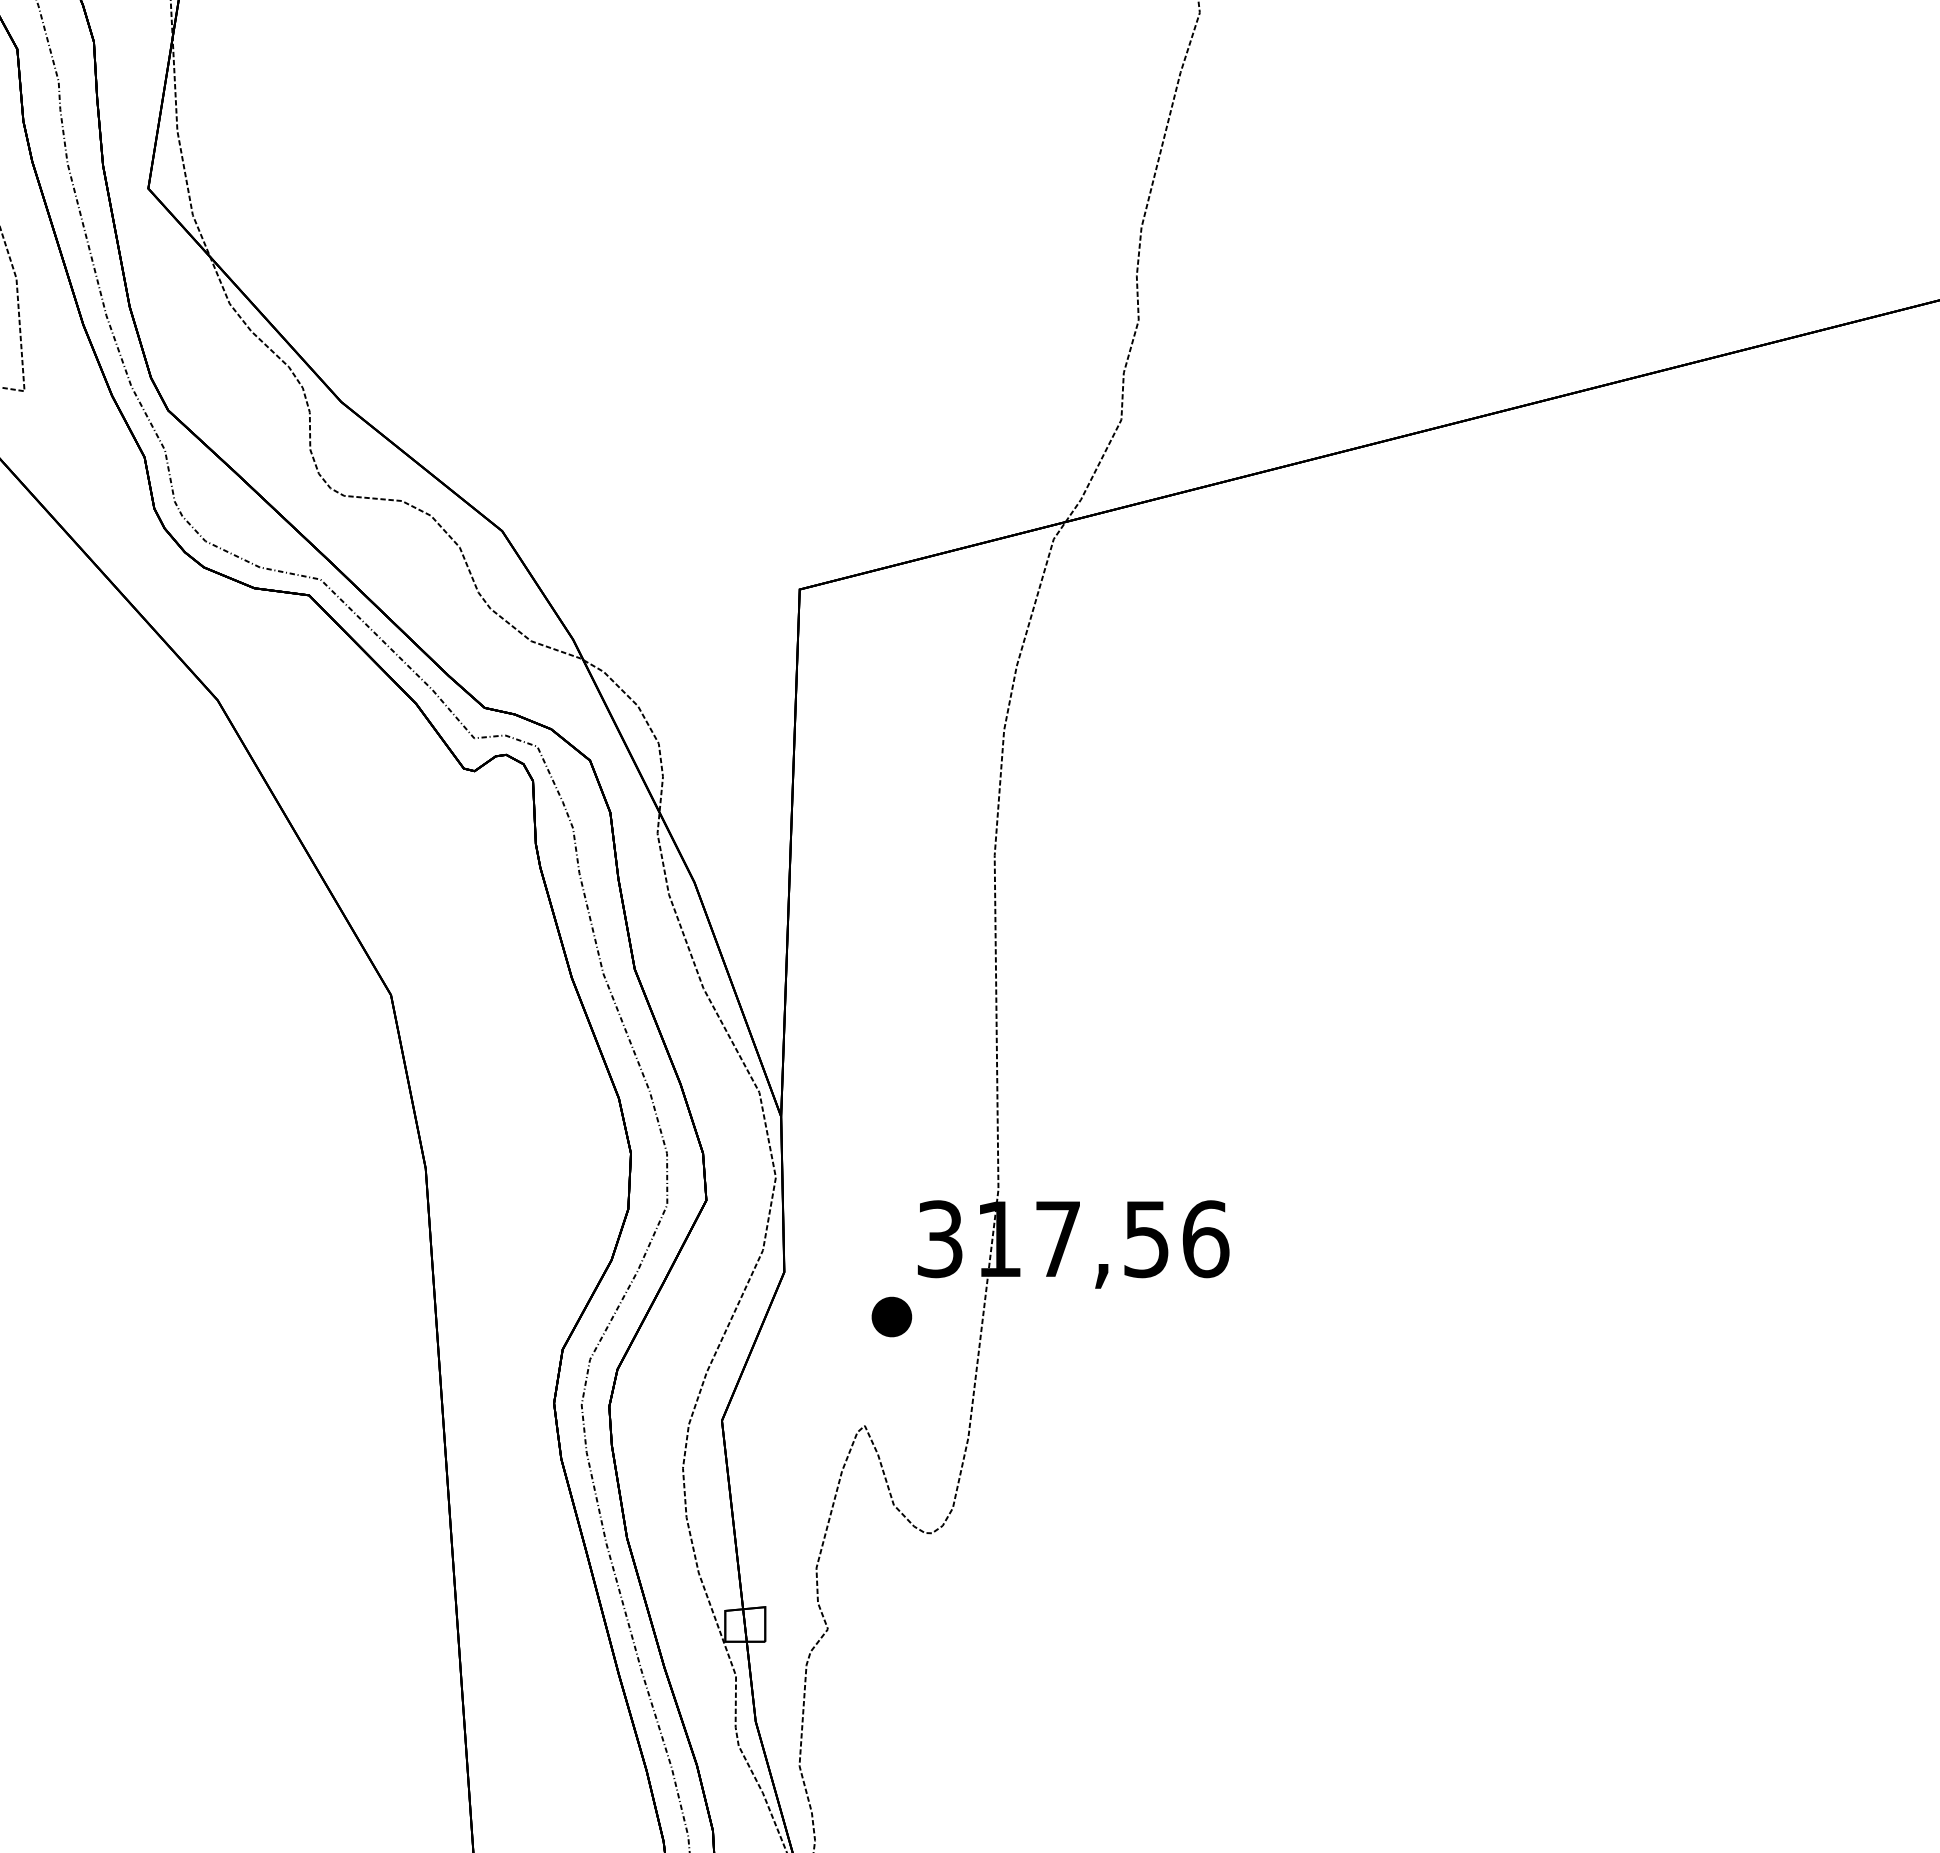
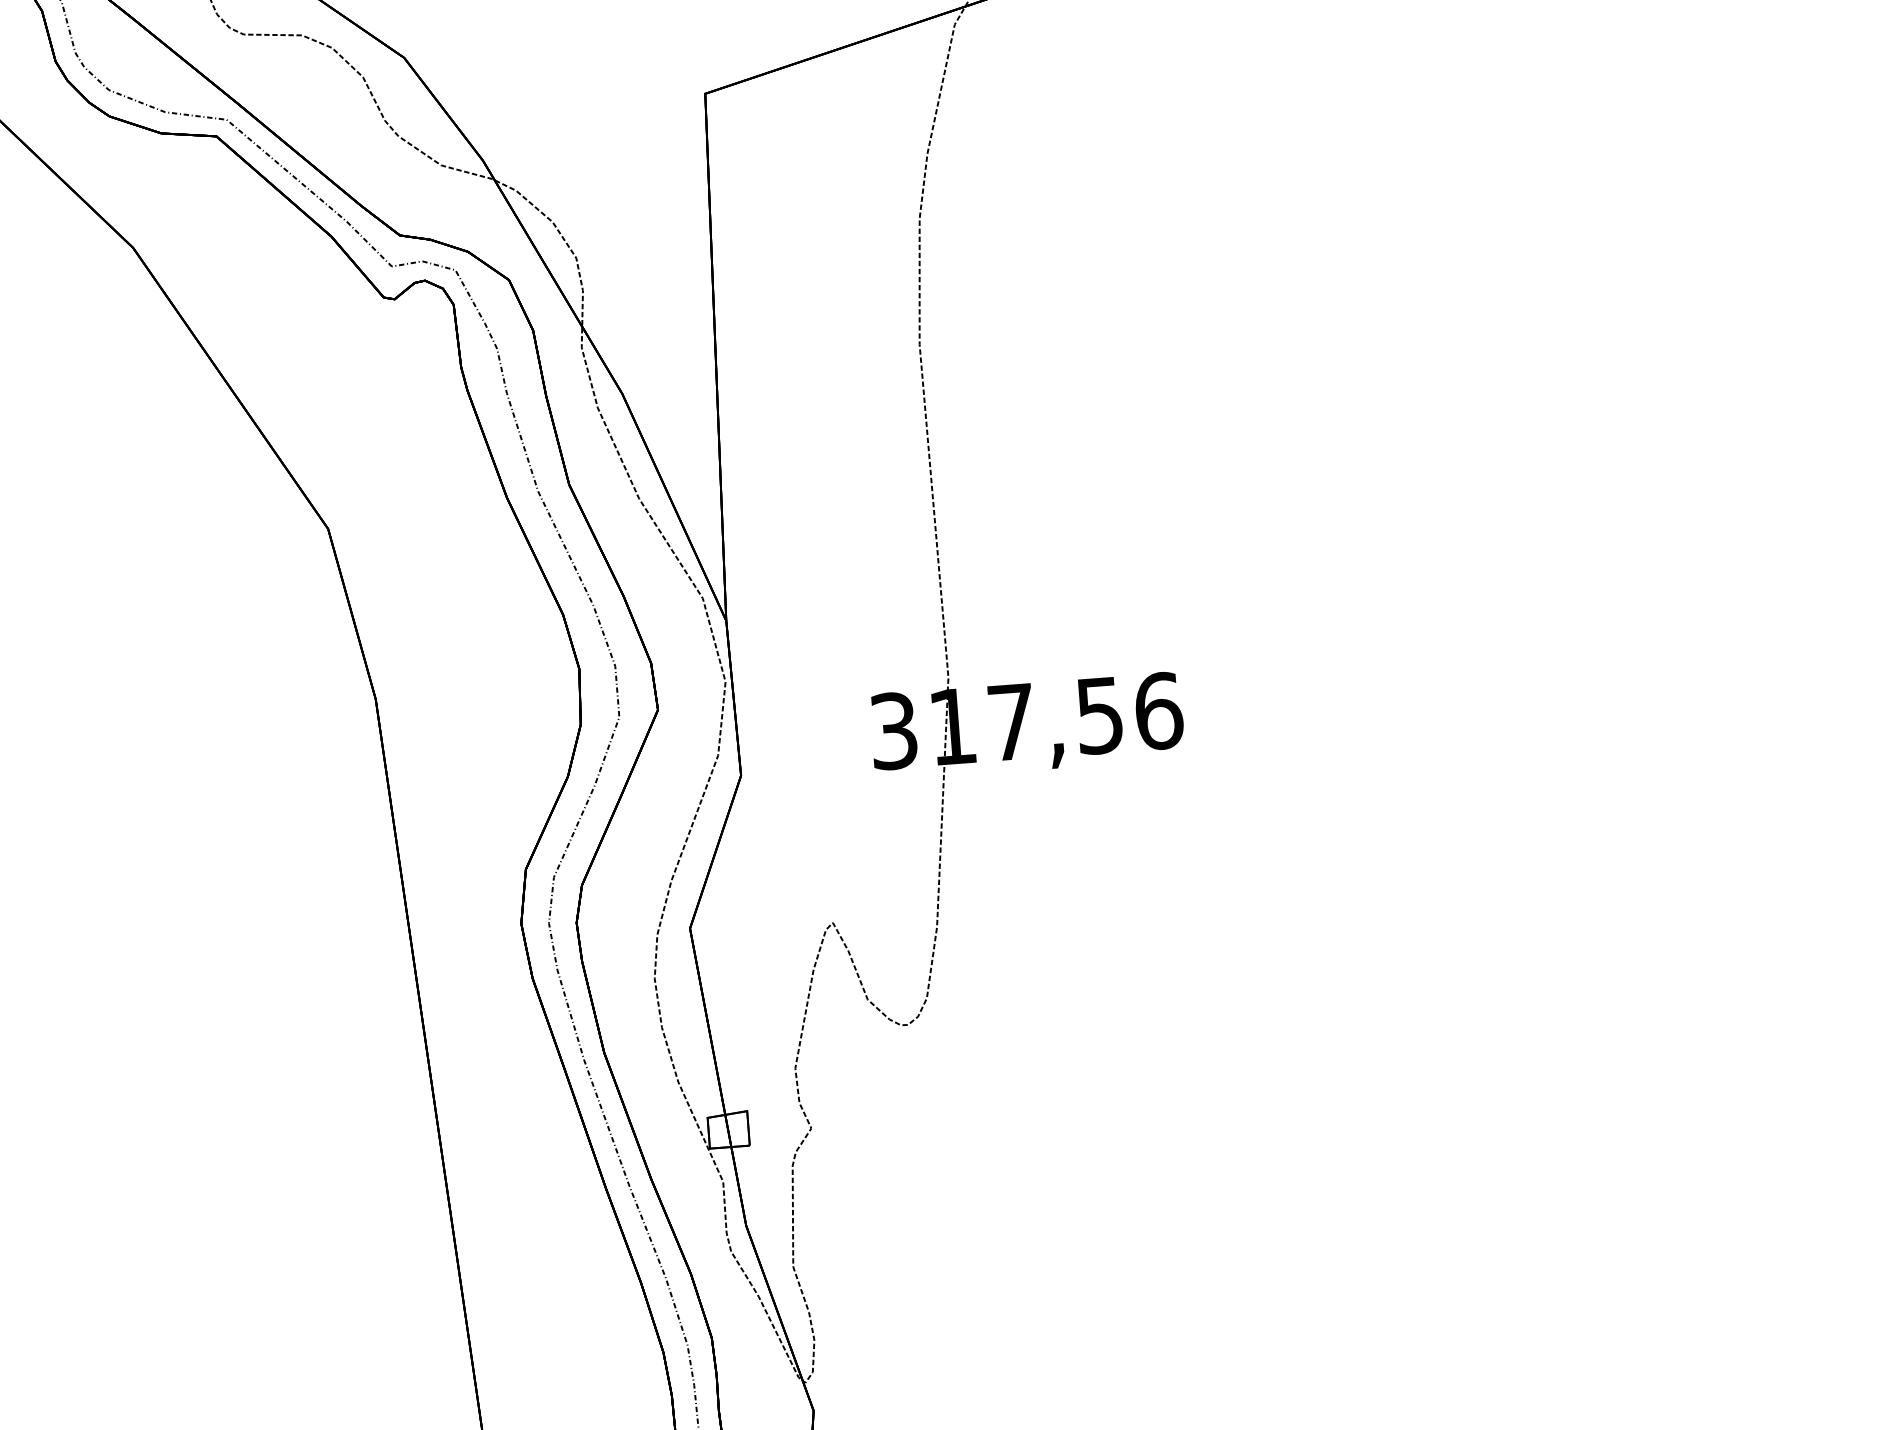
part: (891, 1316) -> (851, 811), removed

